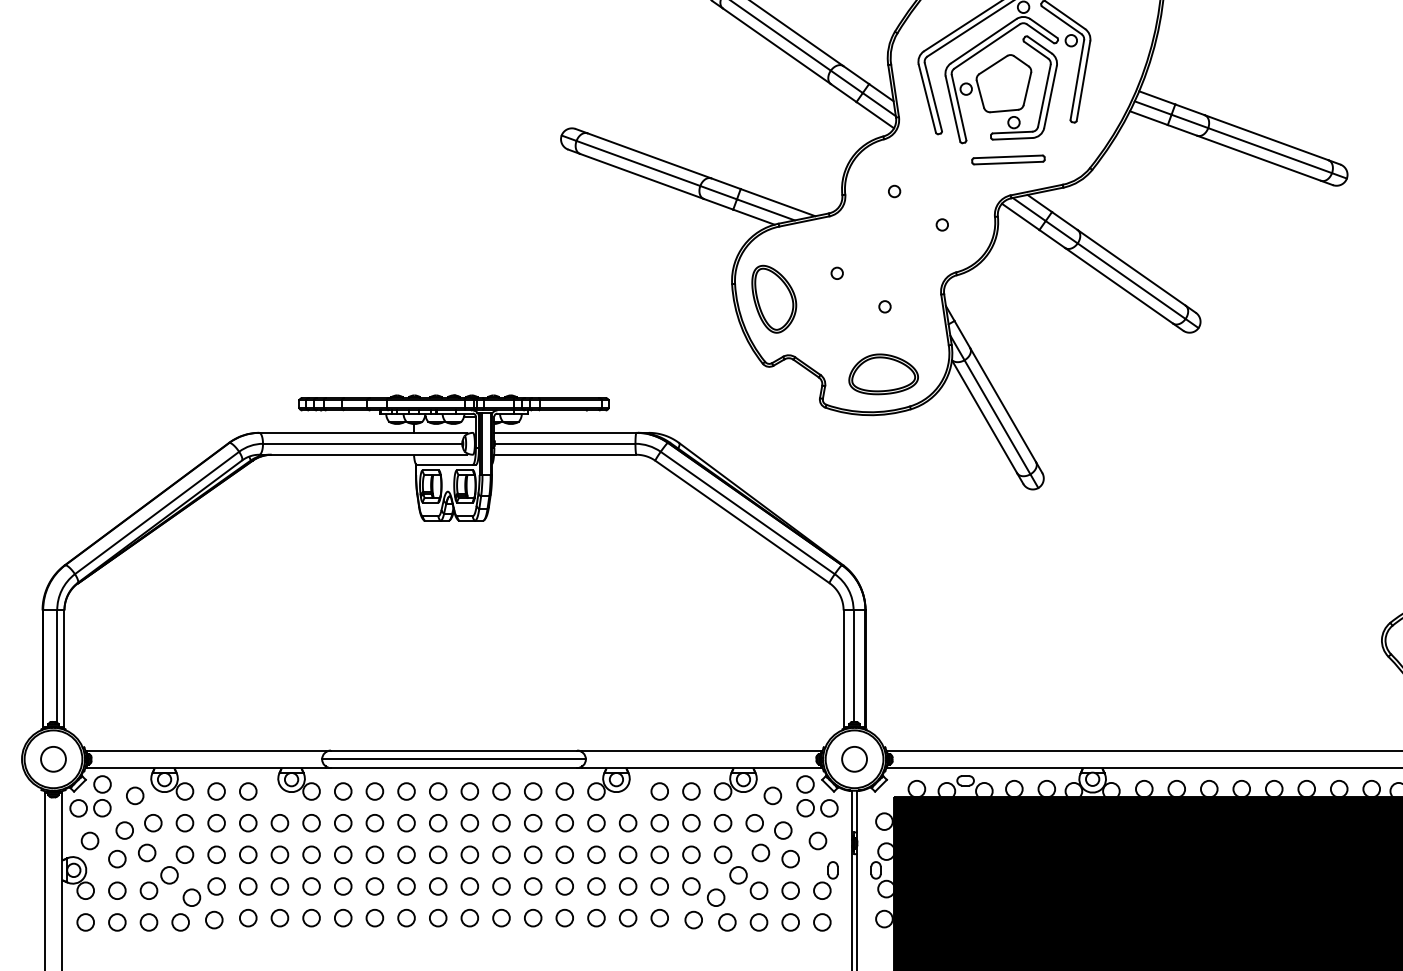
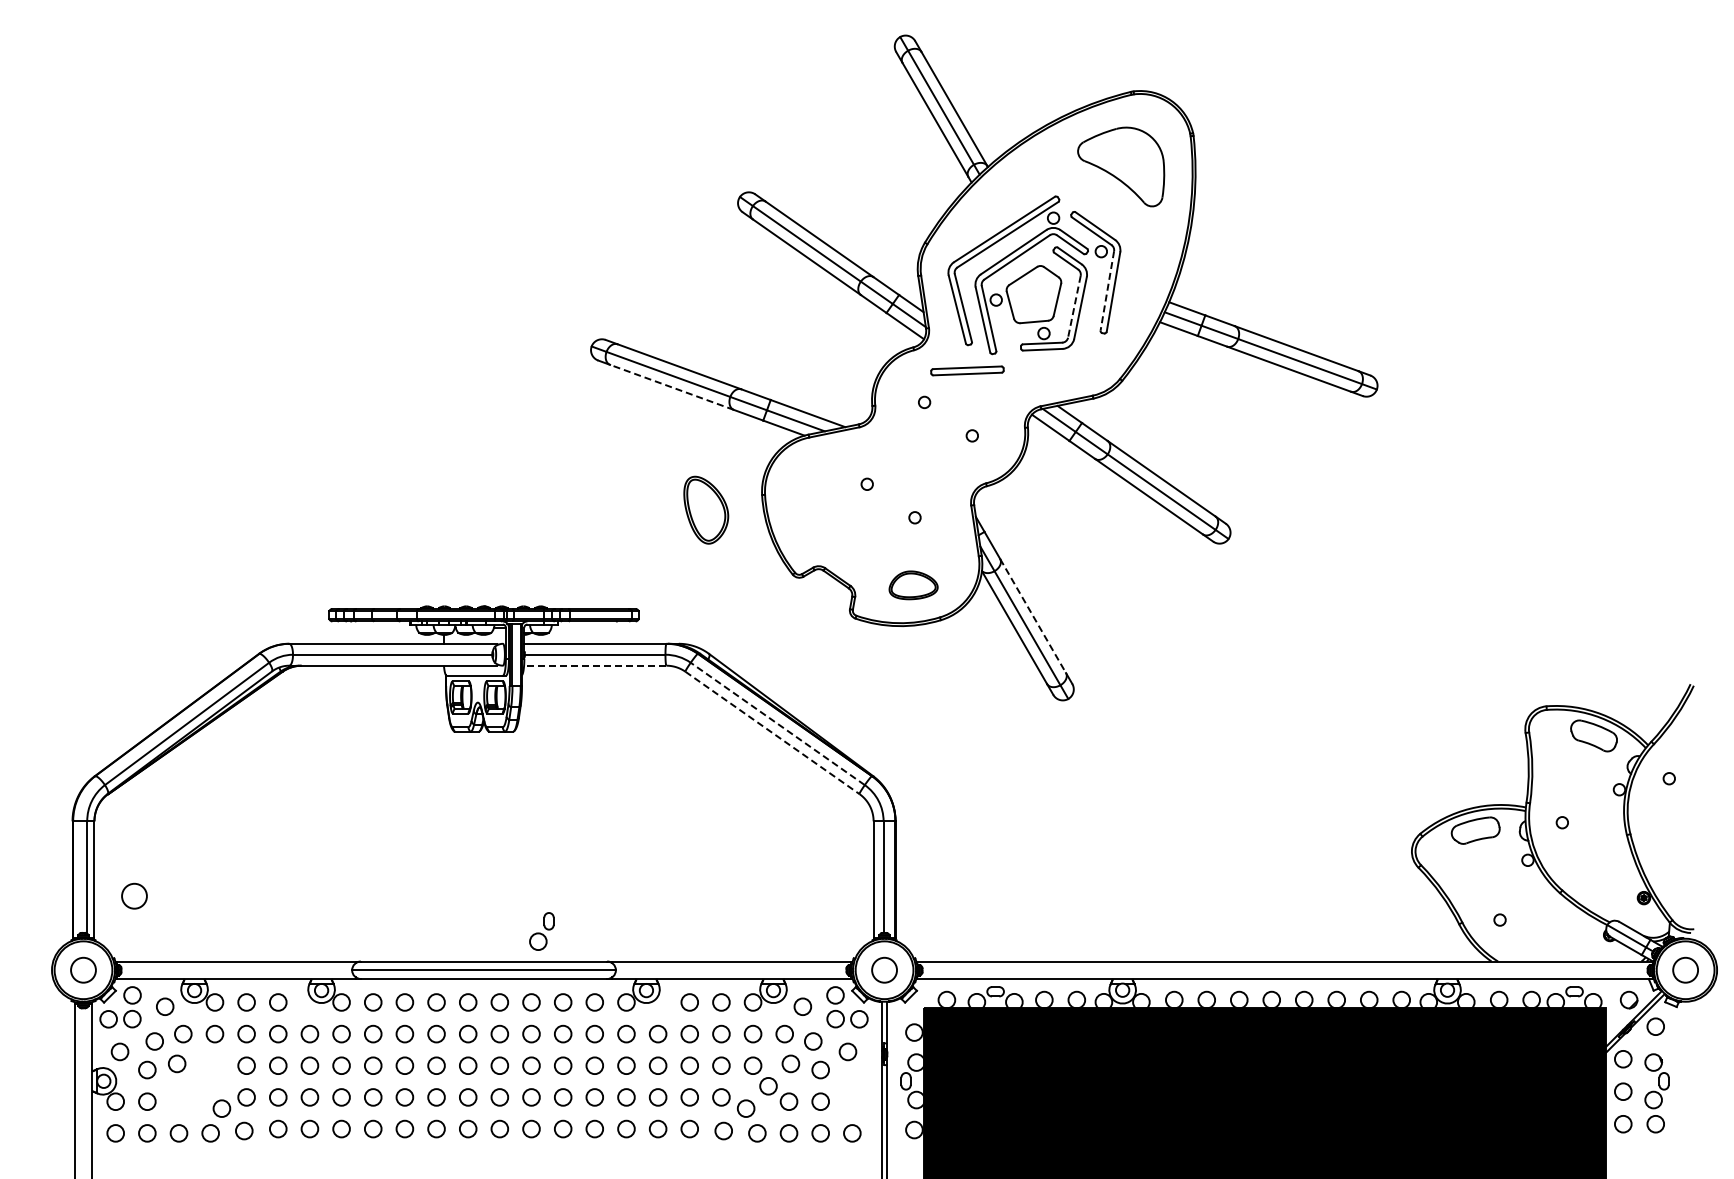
line: (1077, 80) -> (1107, 291), solid -> dashed
line: (1044, 95) -> (1074, 306), solid -> dashed
part: (1008, 159) -> (967, 370), moved
line: (641, 176) -> (671, 387), solid -> dashed
part: (774, 298) -> (706, 509), moved
part: (883, 374) -> (913, 585), size x0.7
line: (1003, 405) -> (1033, 616), solid -> dashed
line: (564, 454) -> (594, 665), solid -> dashed
line: (747, 512) -> (777, 723), solid -> dashed
line: (742, 522) -> (772, 733), solid -> dashed
circle: (104, 684) -> (134, 895), added
part: (166, 872) -> (196, 1083), removed
part: (825, 880) -> (541, 931), moved

